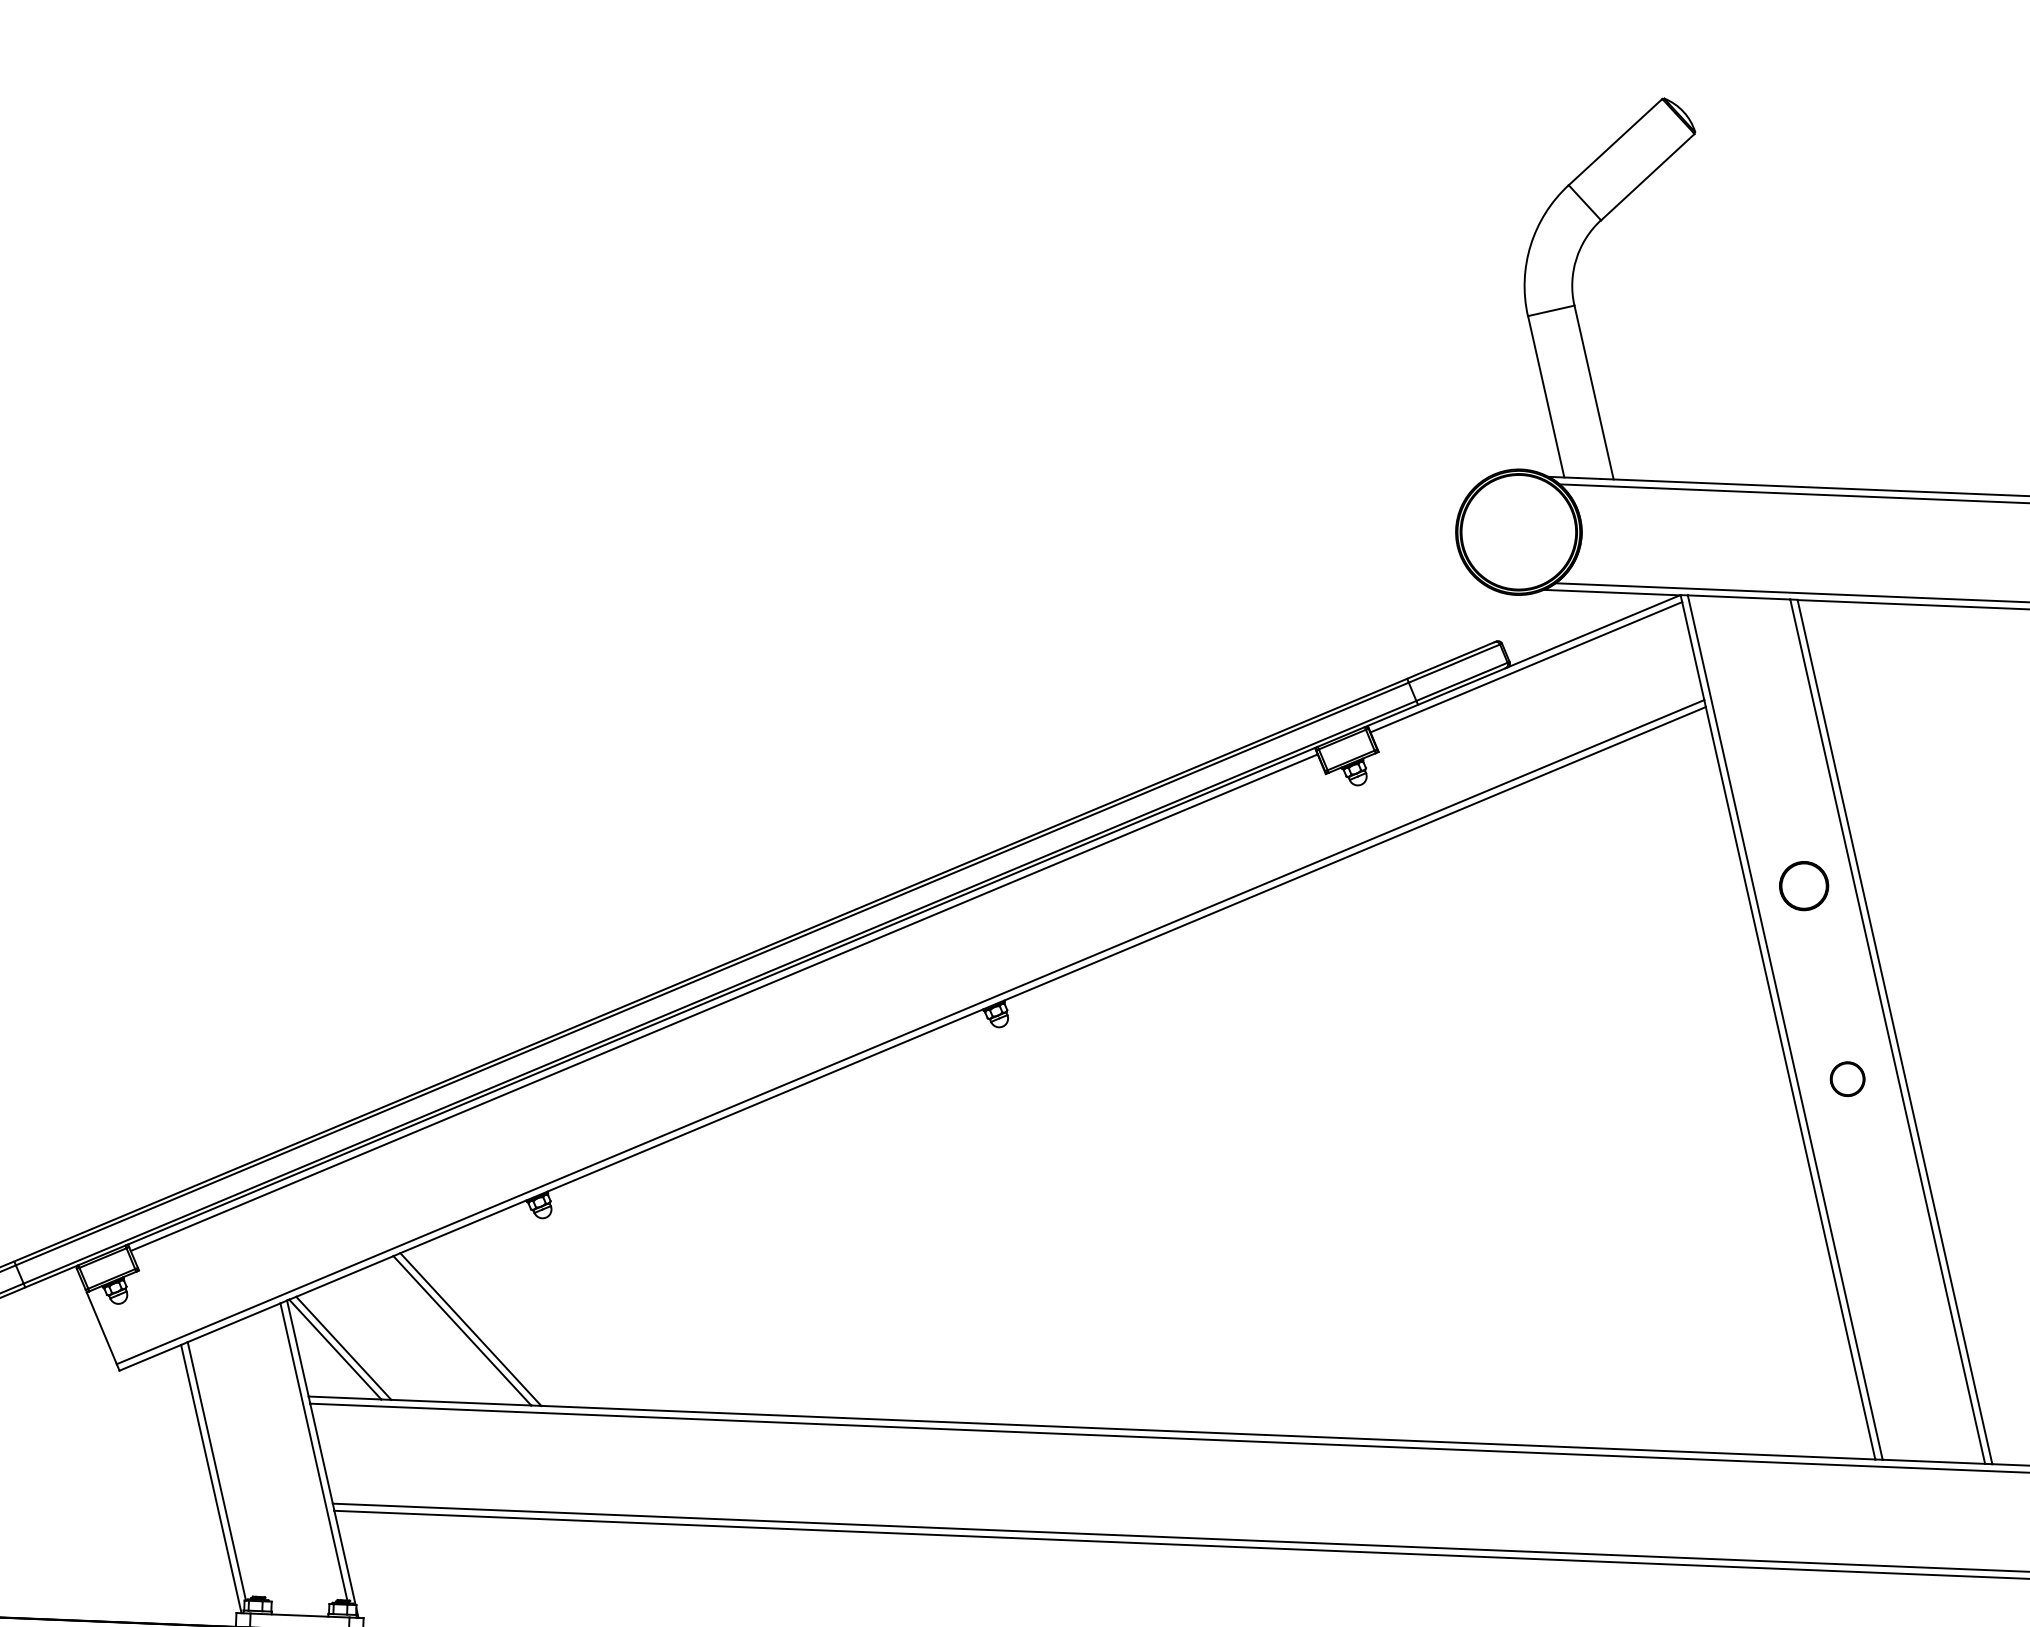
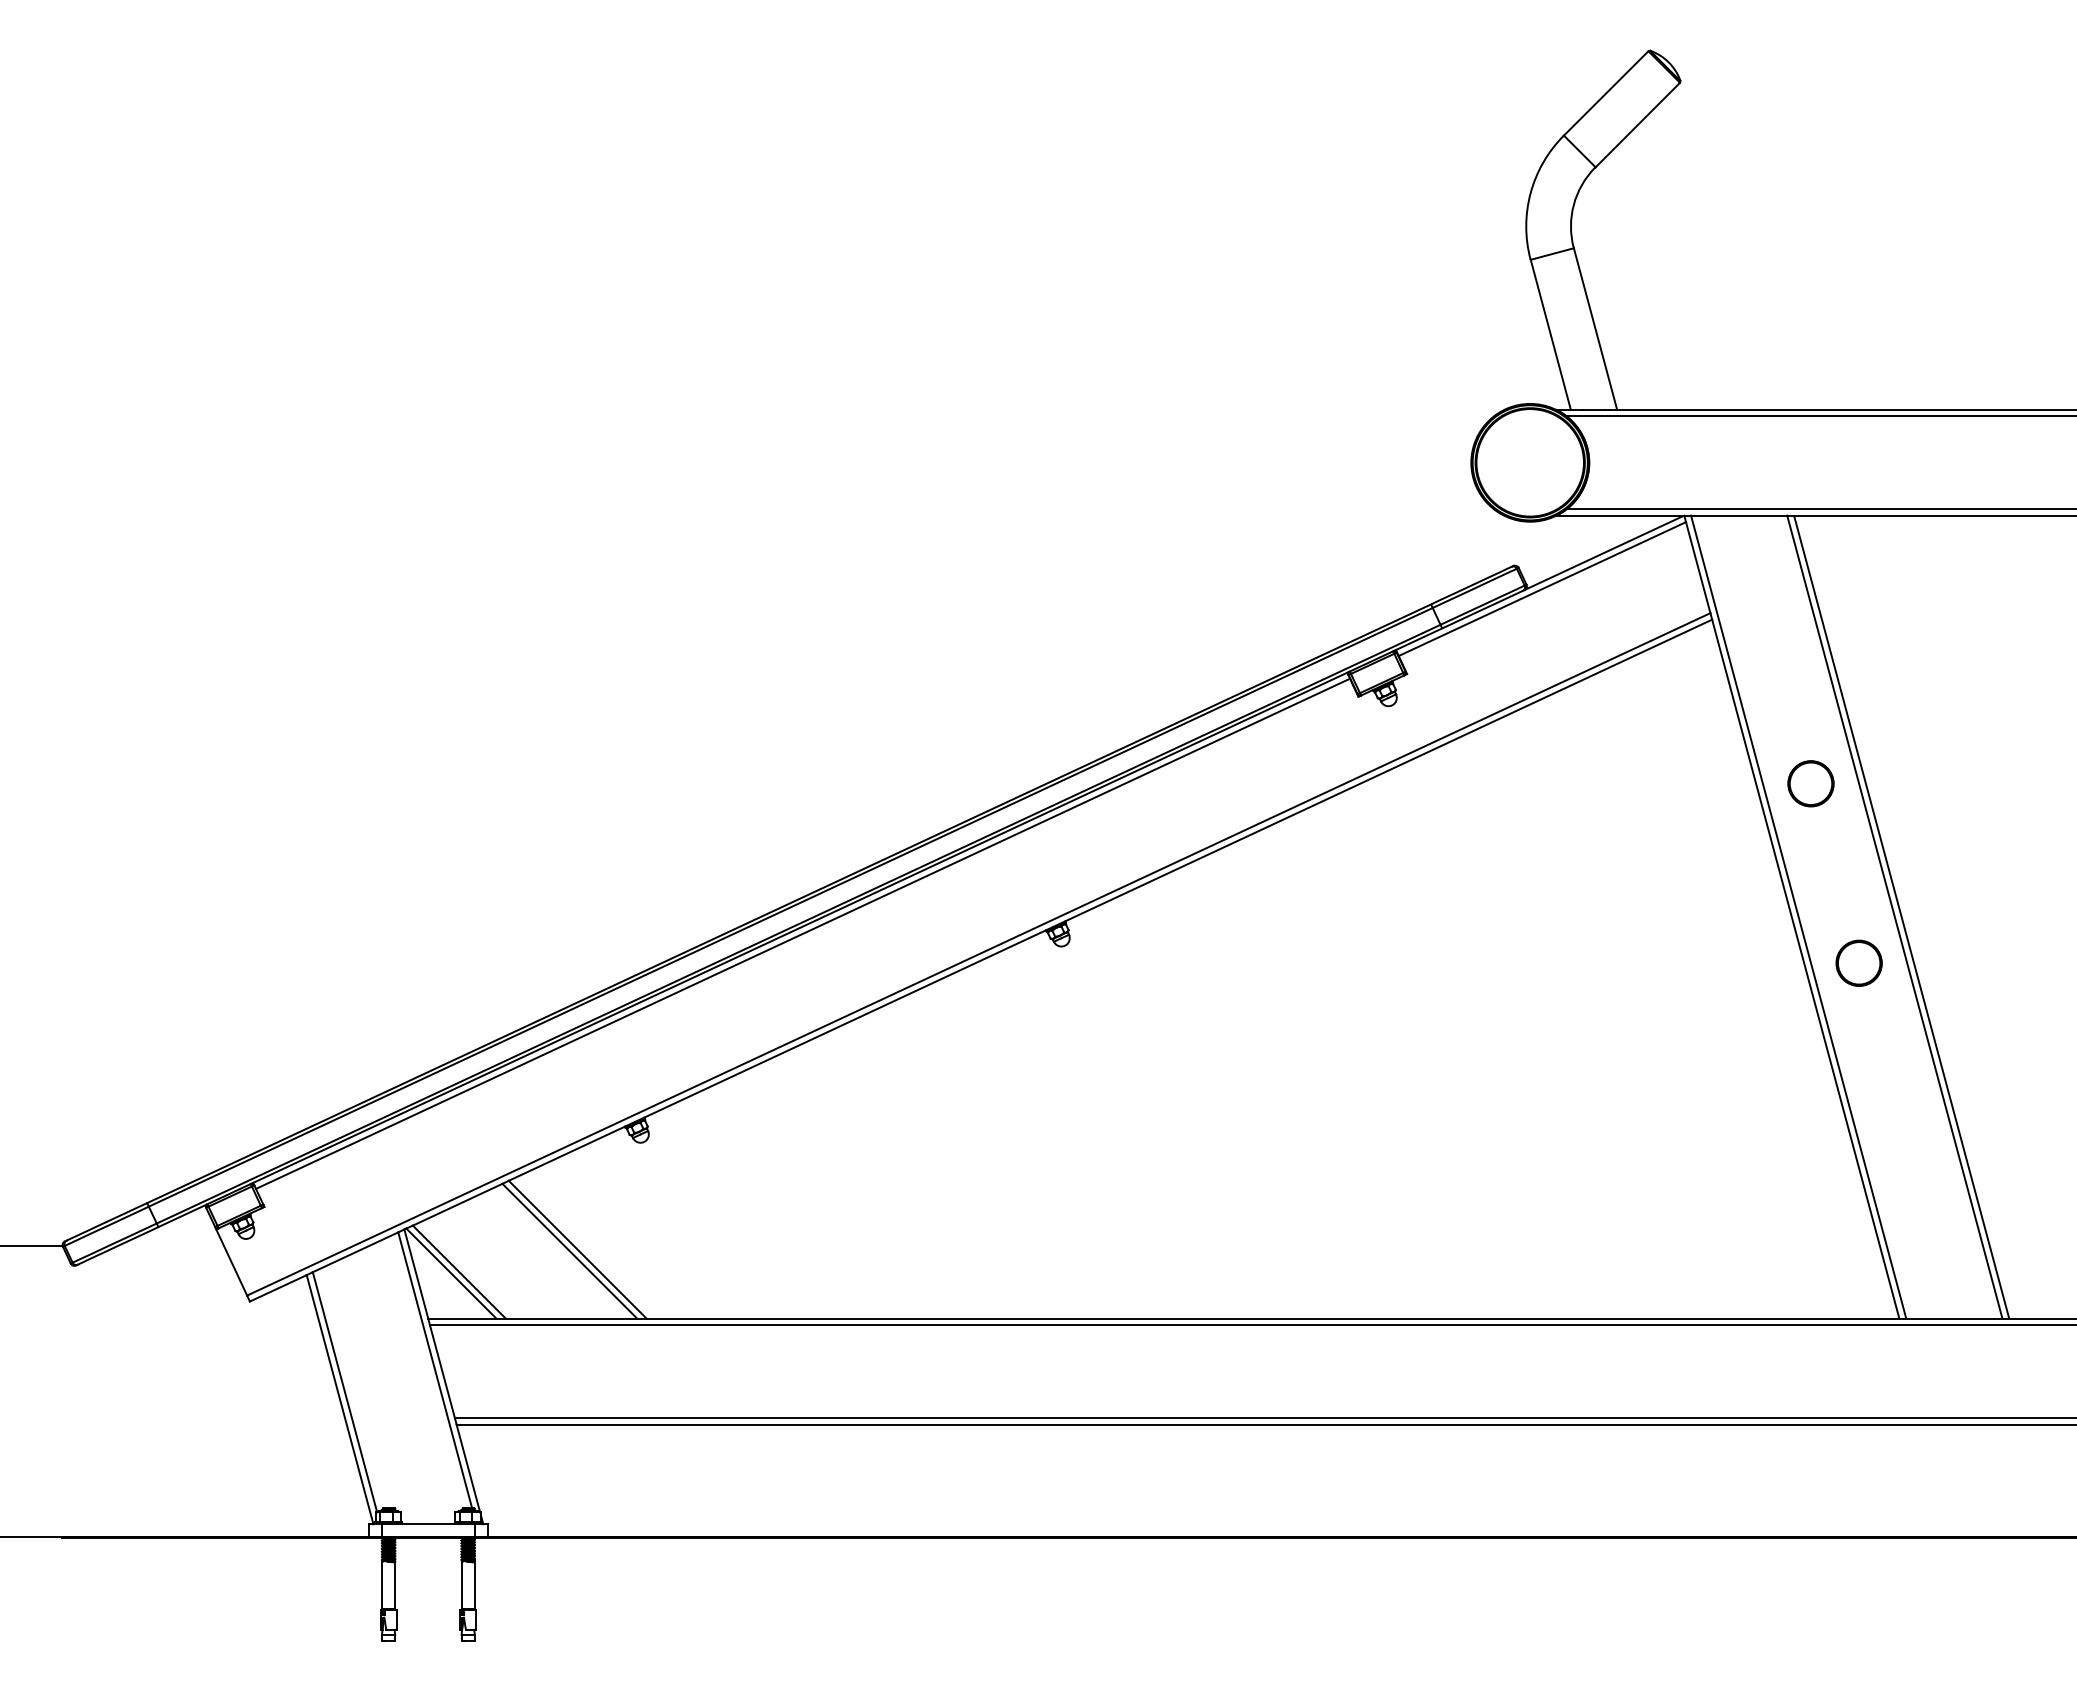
part: (1847, 1078) -> (1858, 962), size x1.43

